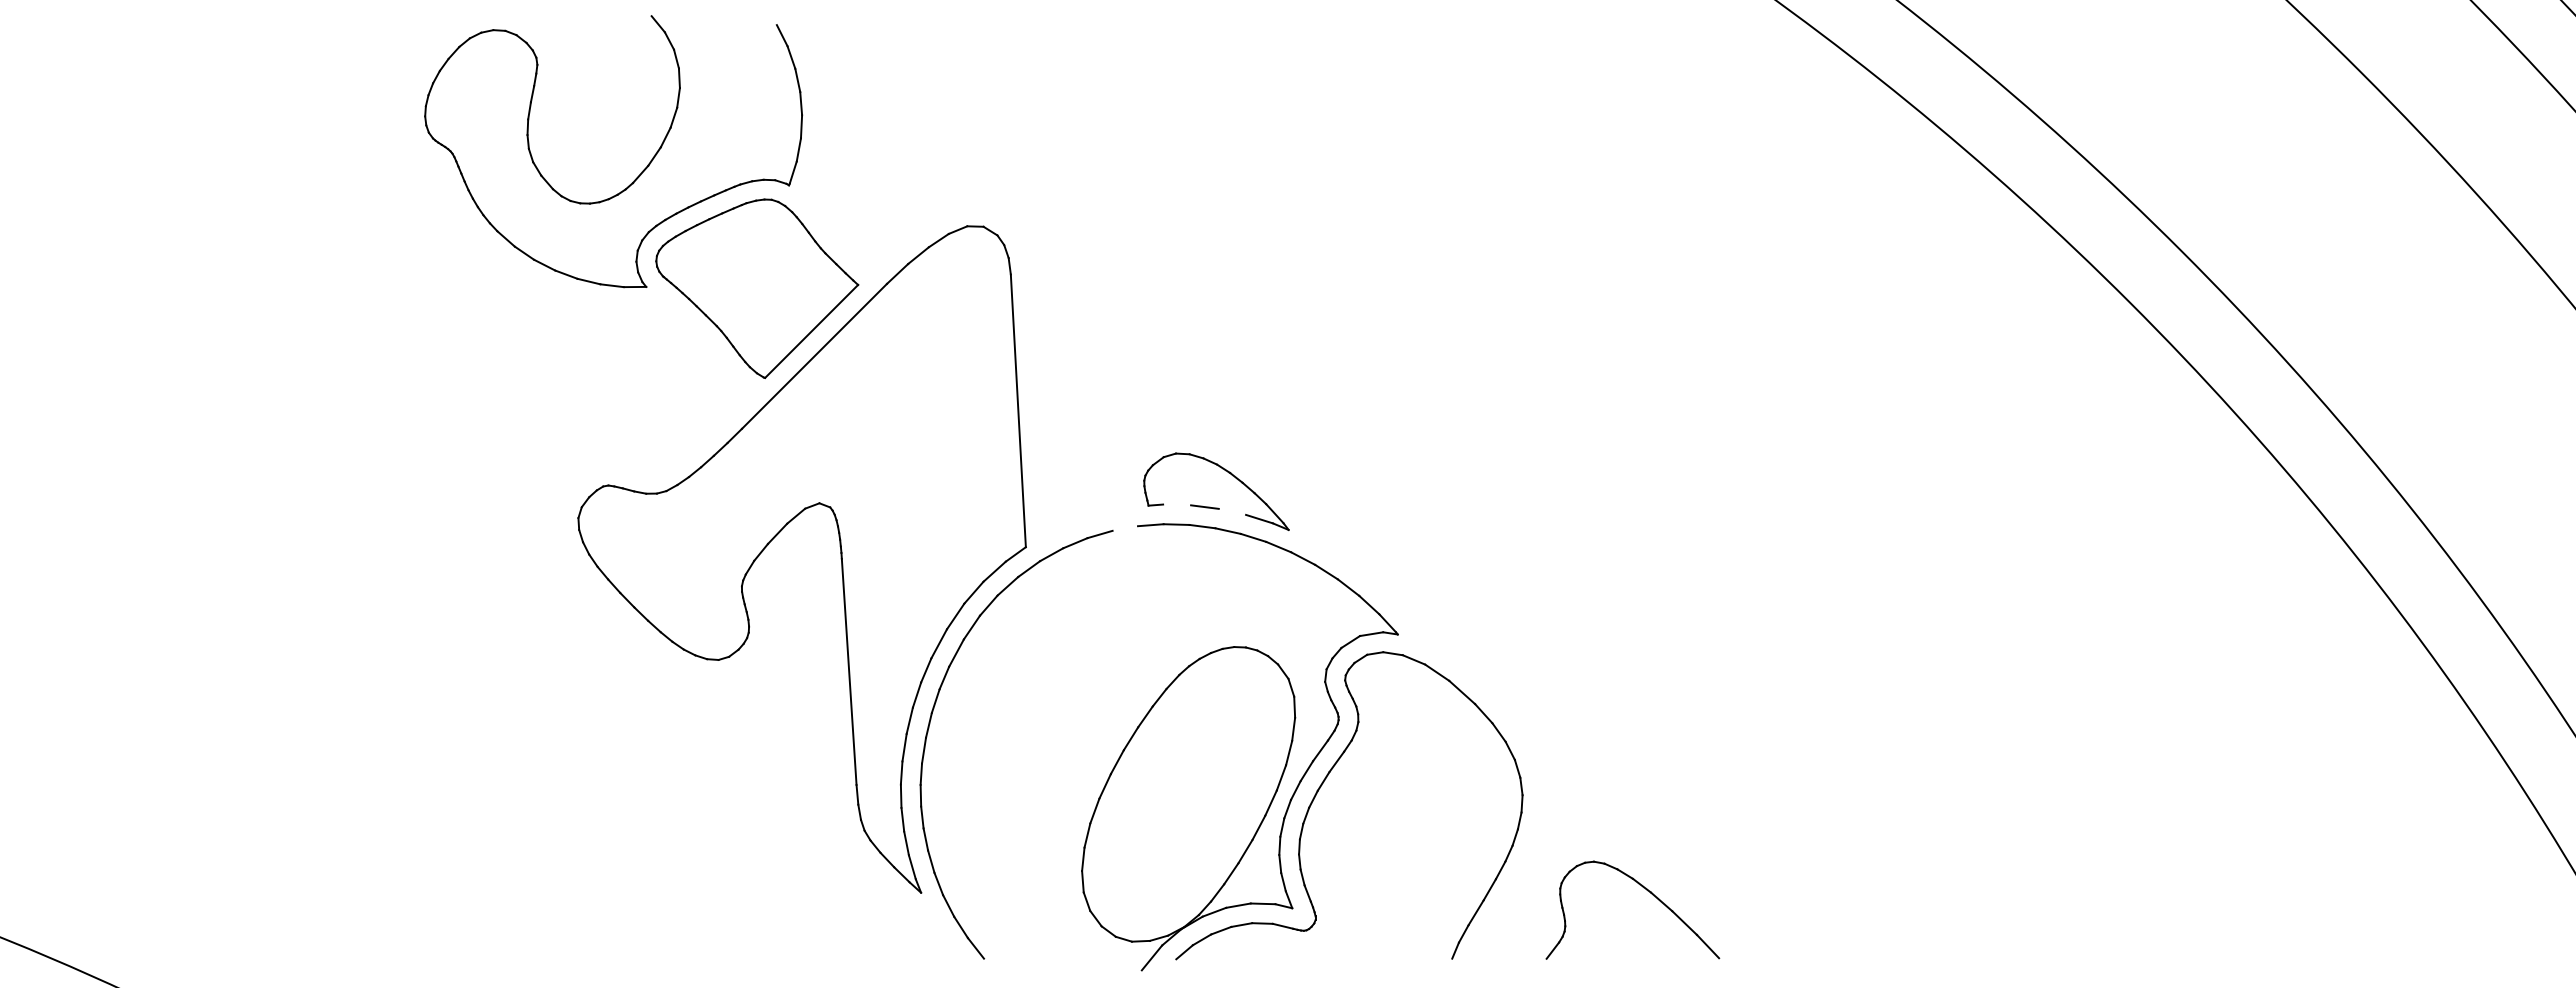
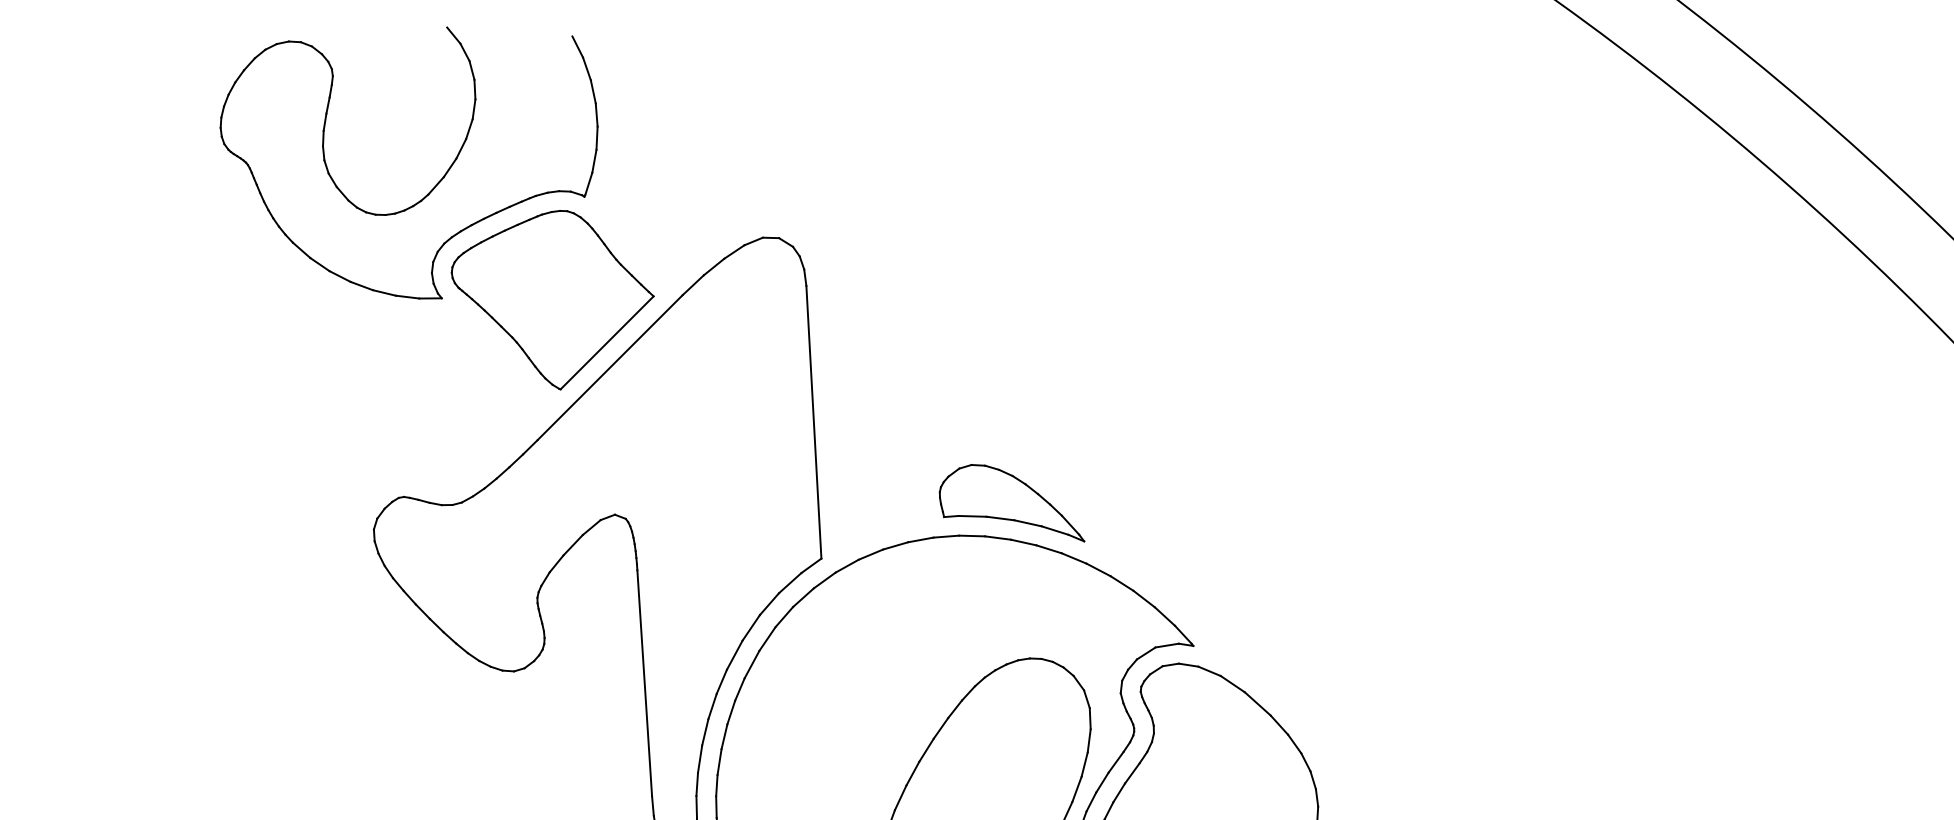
line: (1177, 504) -> (973, 515), added
line: (1232, 511) -> (1028, 522), added
line: (1125, 528) -> (921, 539), added

